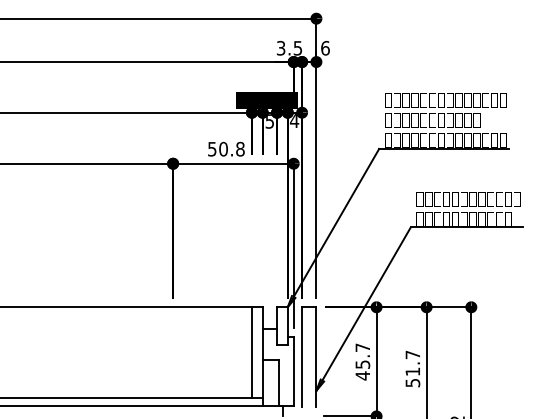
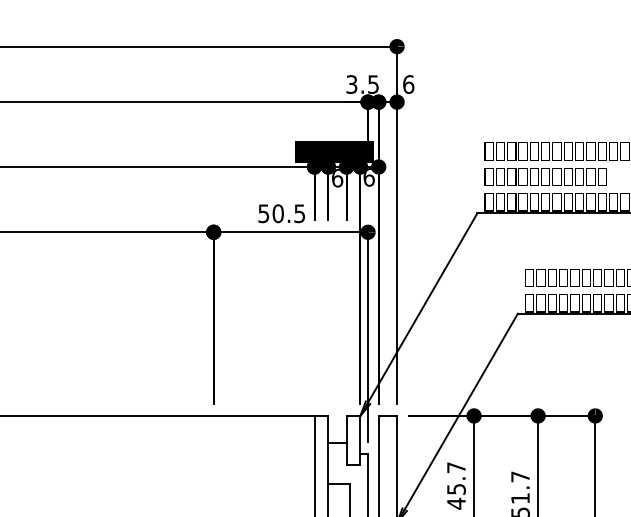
text: (269, 121) -> (337, 178), 5 -> 6
text: (294, 121) -> (369, 178), 4 -> 6
text: (240, 148) -> (299, 212), 50.8 -> 50.5

